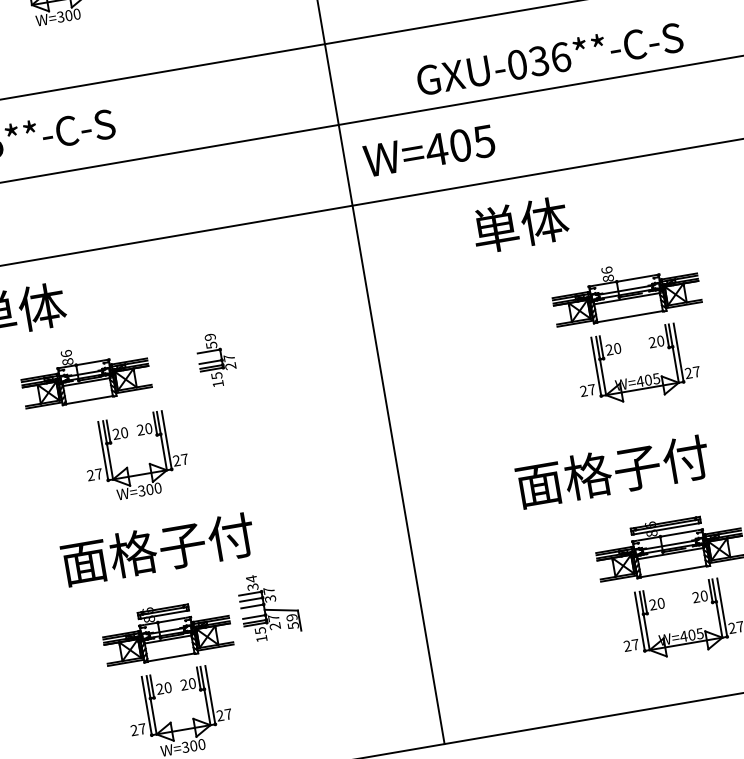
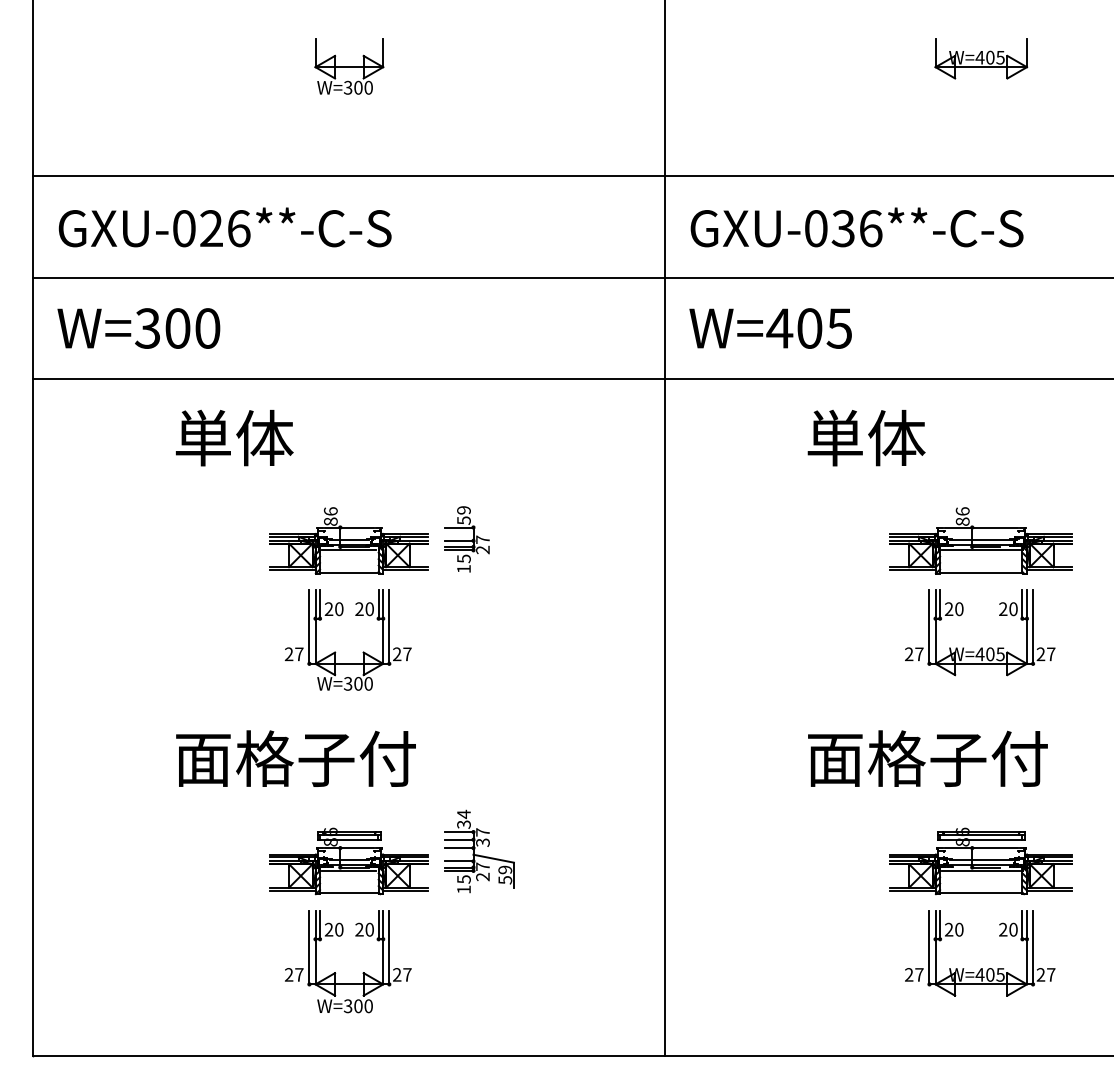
text: (549, 58) -> (856, 227), moved
part: (84, 374) -> (348, 540), moved
text: (157, 549) -> (295, 758), moved

